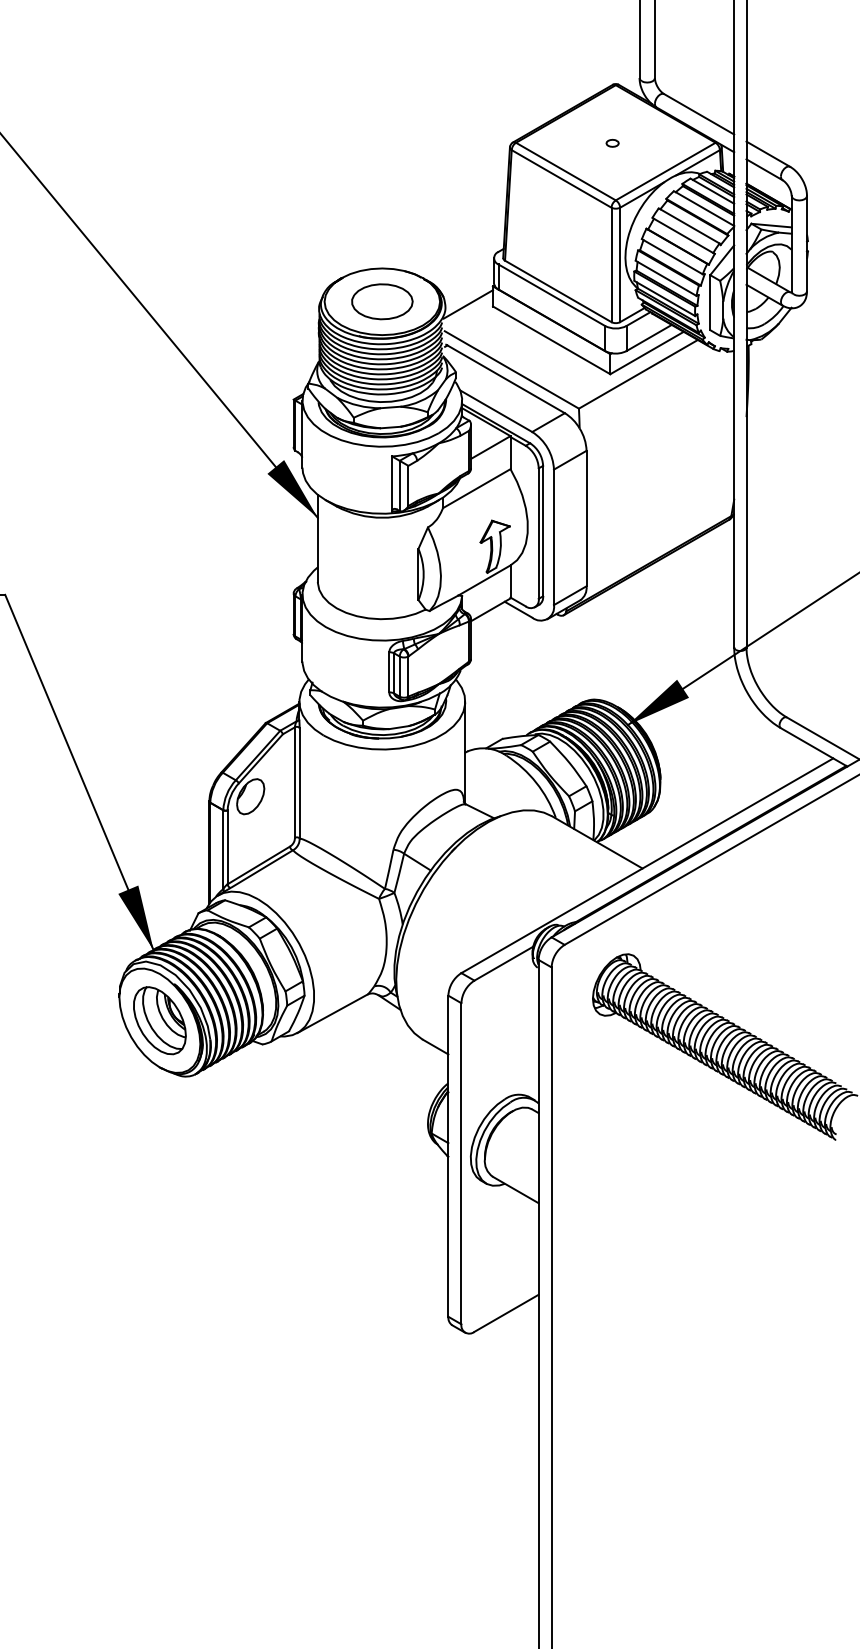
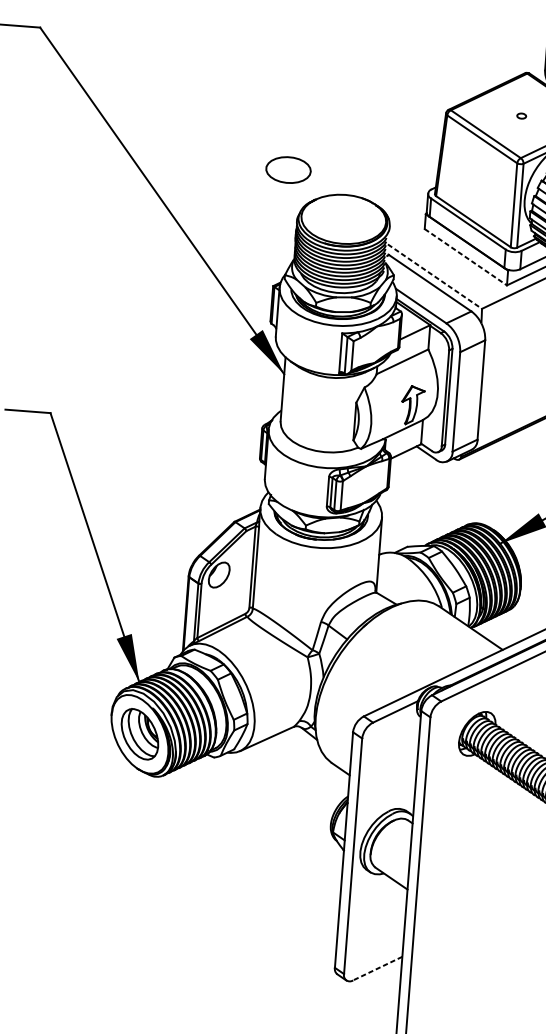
part: (382, 301) -> (288, 169), moved
line: (468, 304) -> (406, 226), removed
line: (551, 340) -> (465, 257), solid -> dashed
line: (512, 370) -> (435, 277), solid -> dashed
line: (506, 1313) -> (377, 968), solid -> dashed

